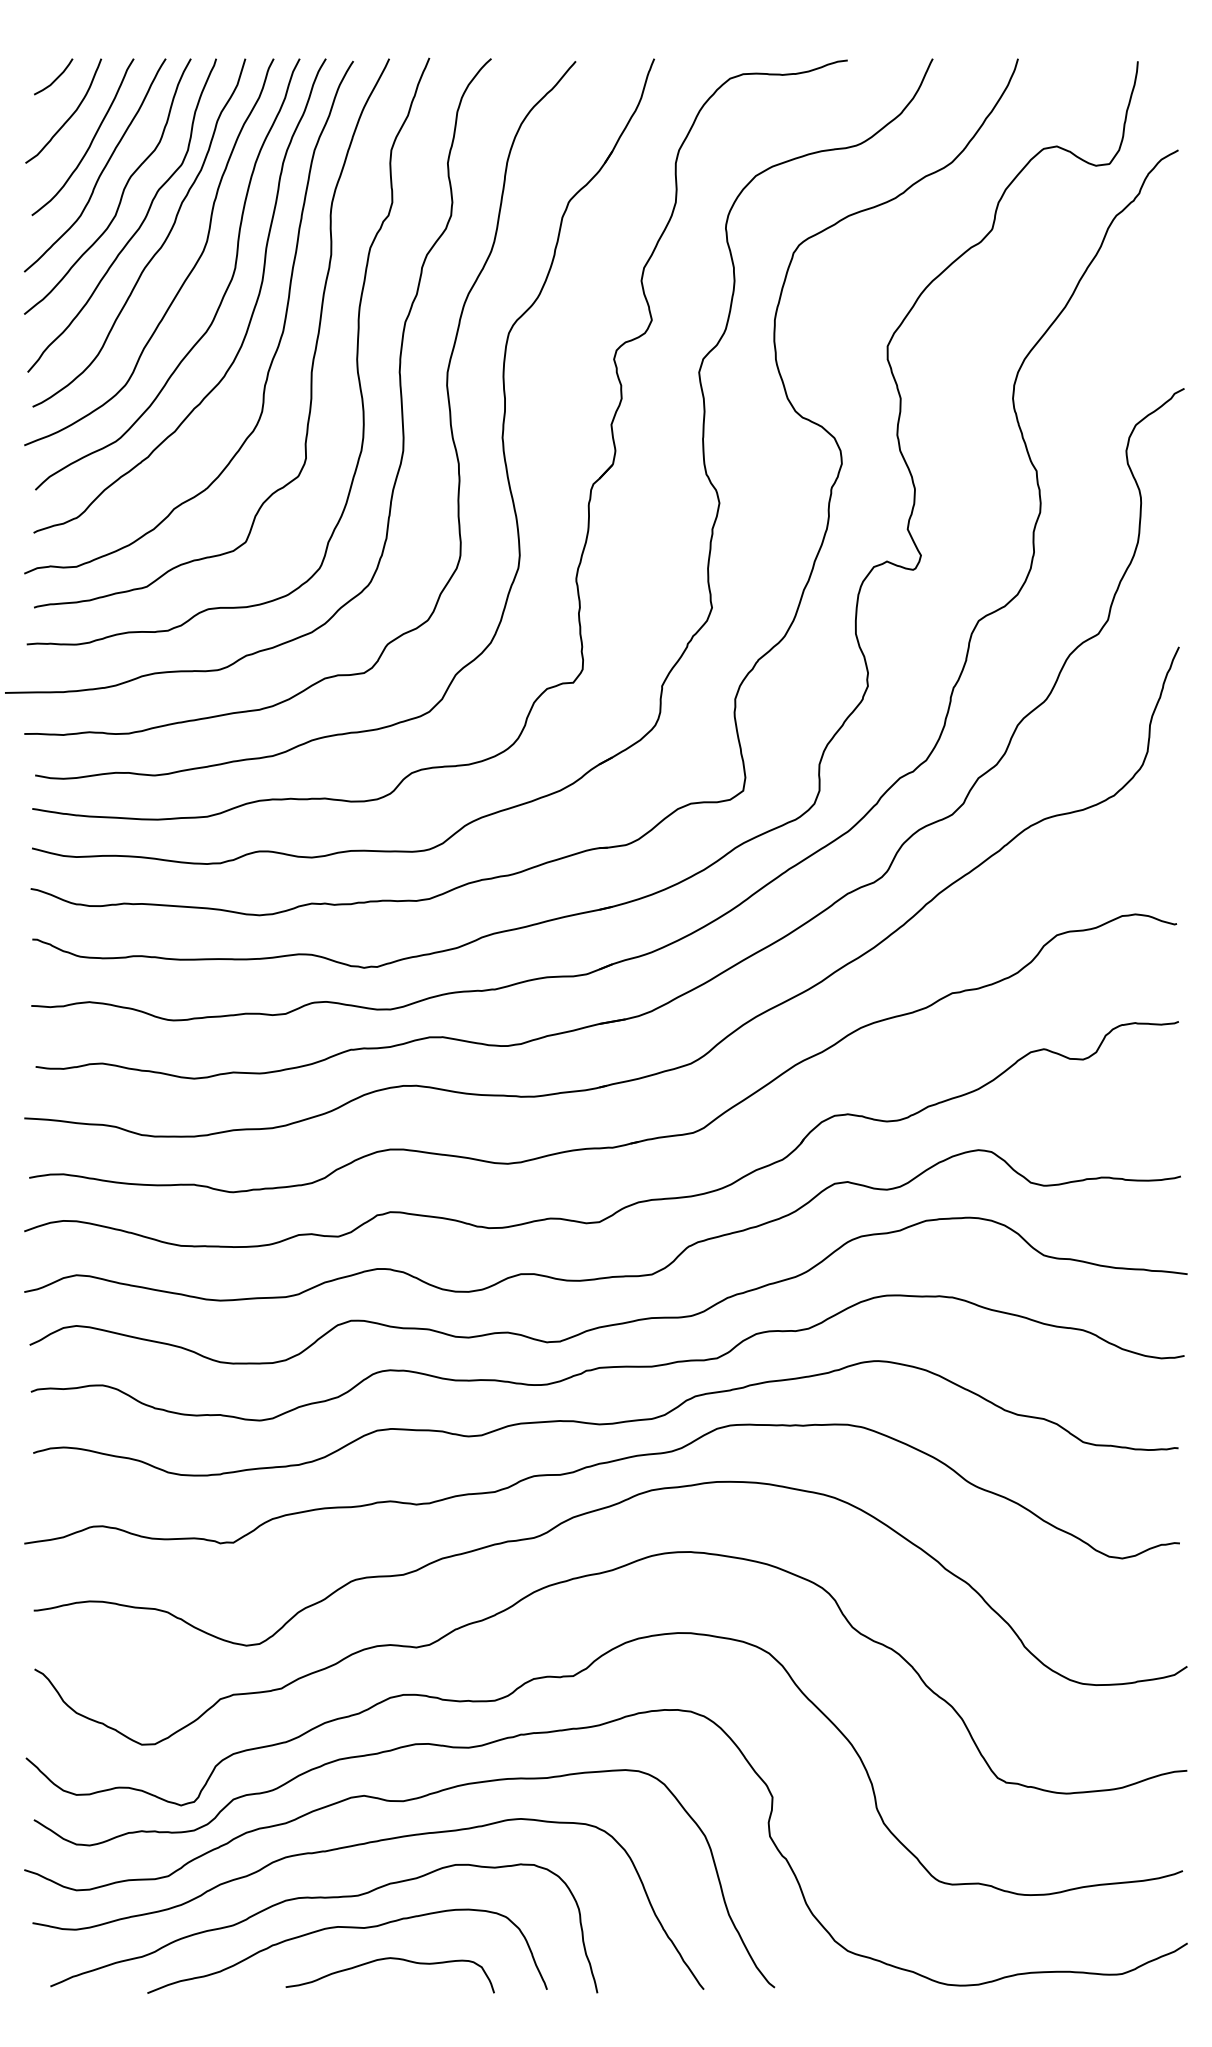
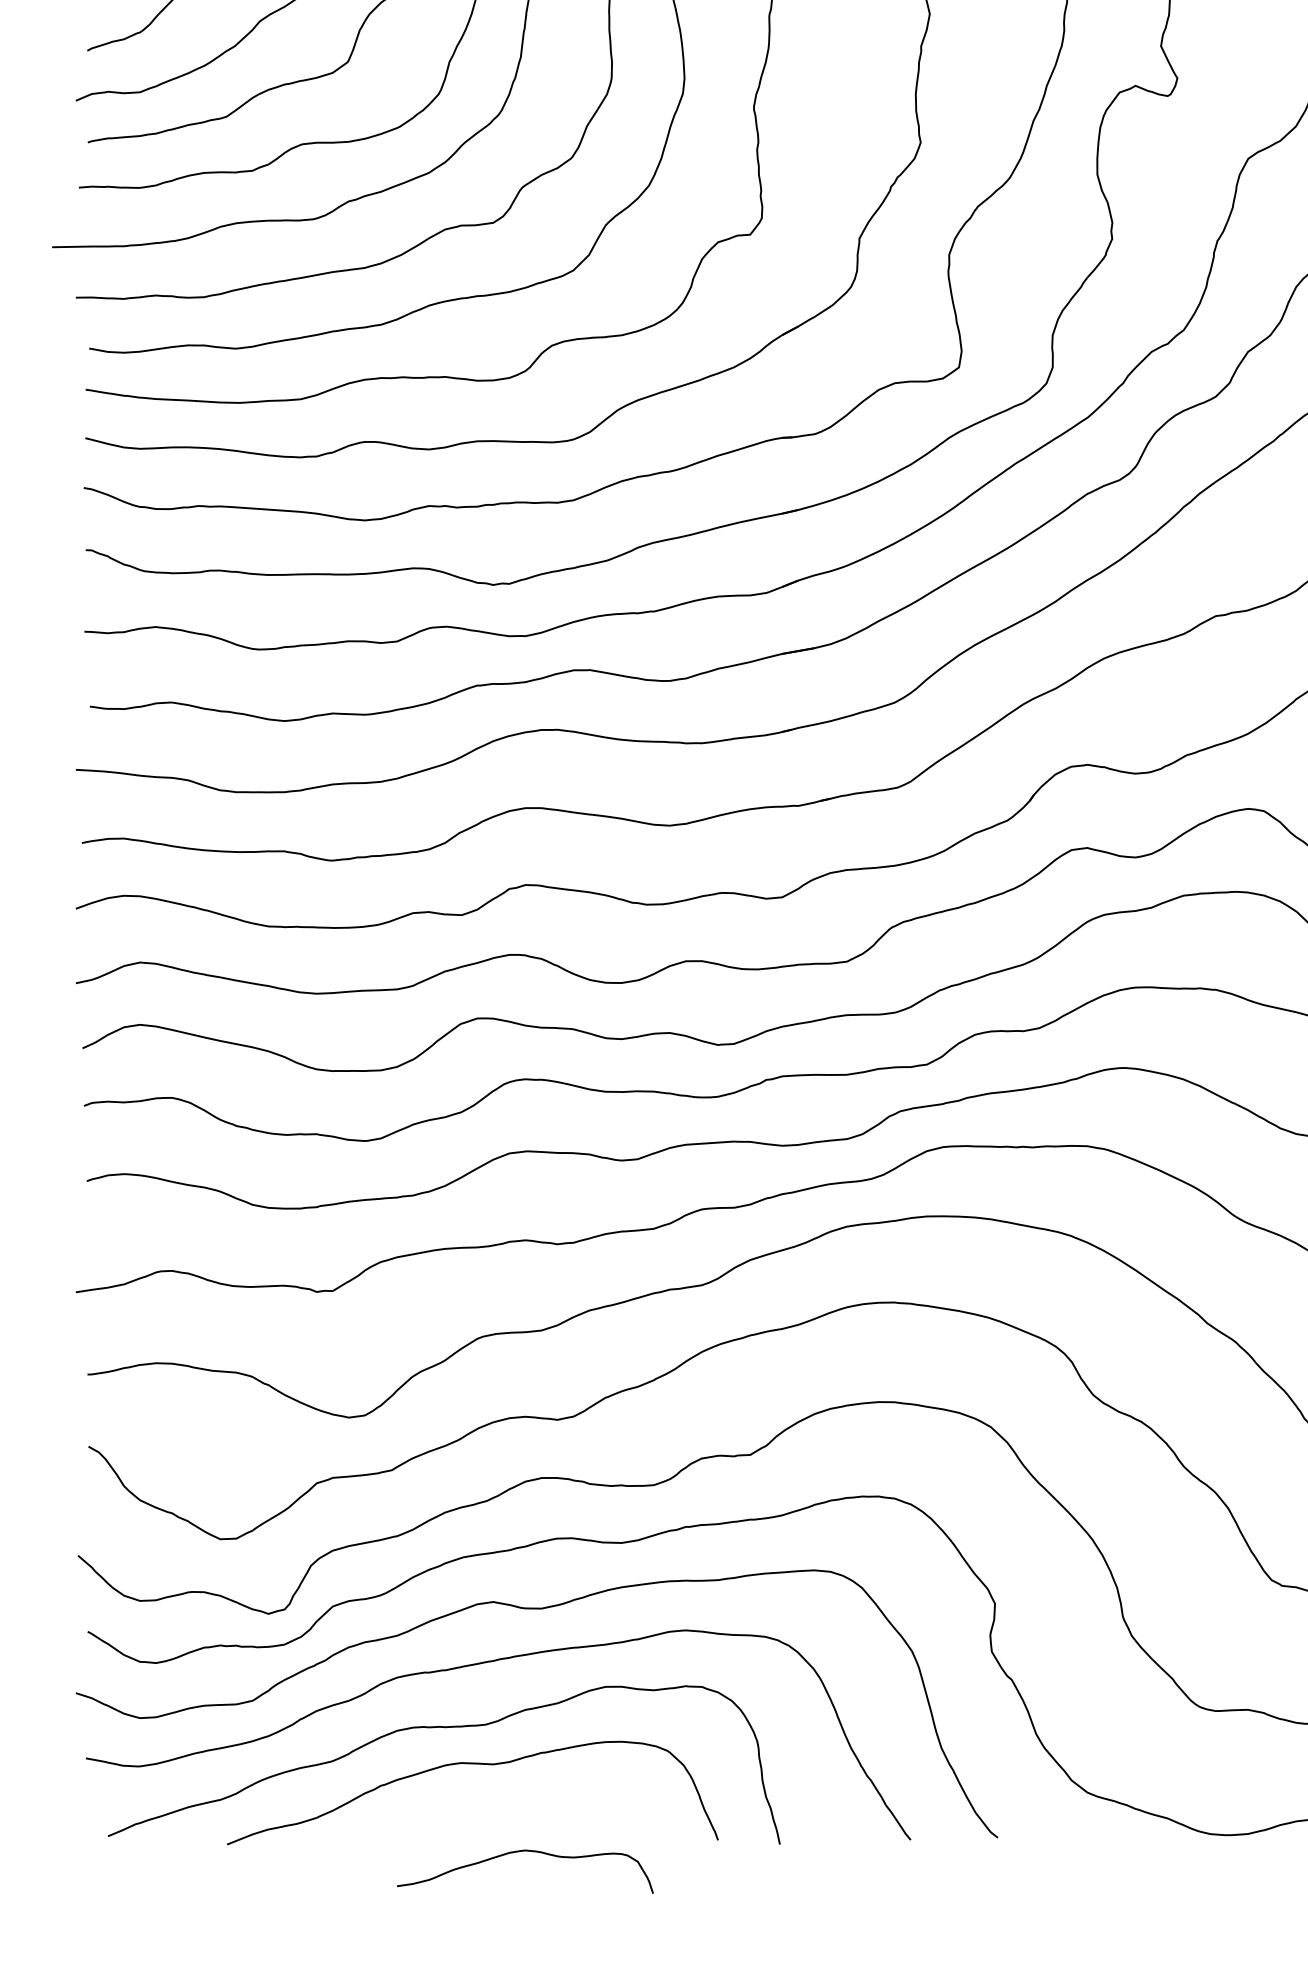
curve: (389, 1959) -> (524, 1852), moved

